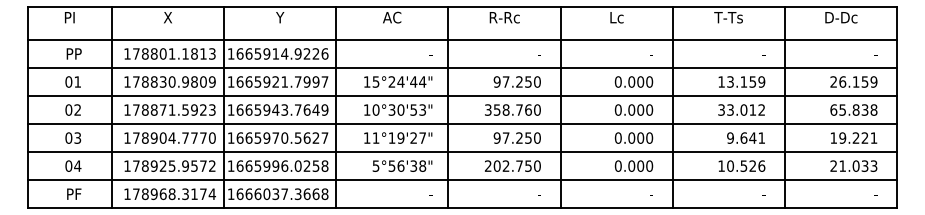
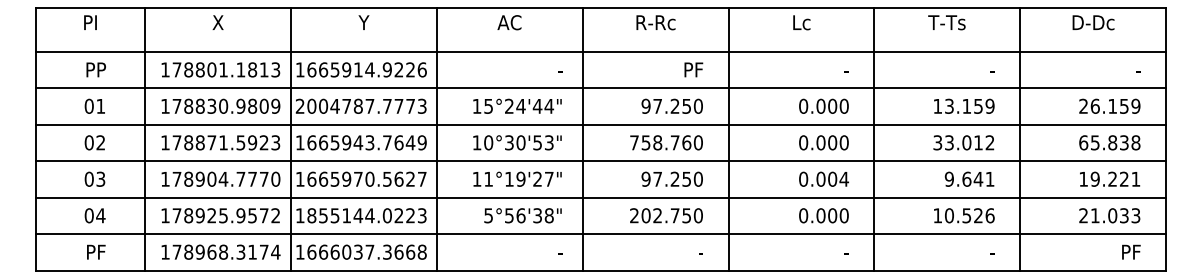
text: (533, 53) -> (693, 69), - -> PF
text: (277, 81) -> (360, 105), 1665921.7997 -> 2004787.7773
text: (488, 109) -> (634, 142), 358.760 -> 758.760
text: (649, 137) -> (844, 178), 0.000 -> 0.004
text: (282, 165) -> (367, 214), 1665996.0258 -> 1855144.0223
text: (870, 193) -> (1131, 251), - -> PF

